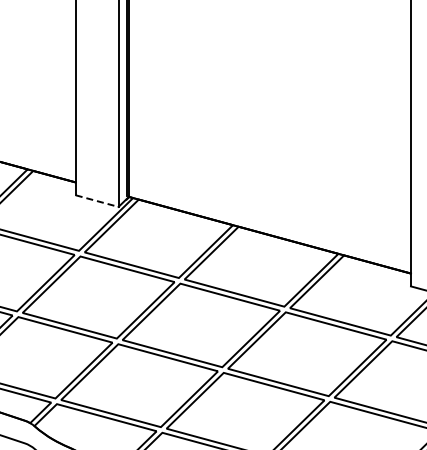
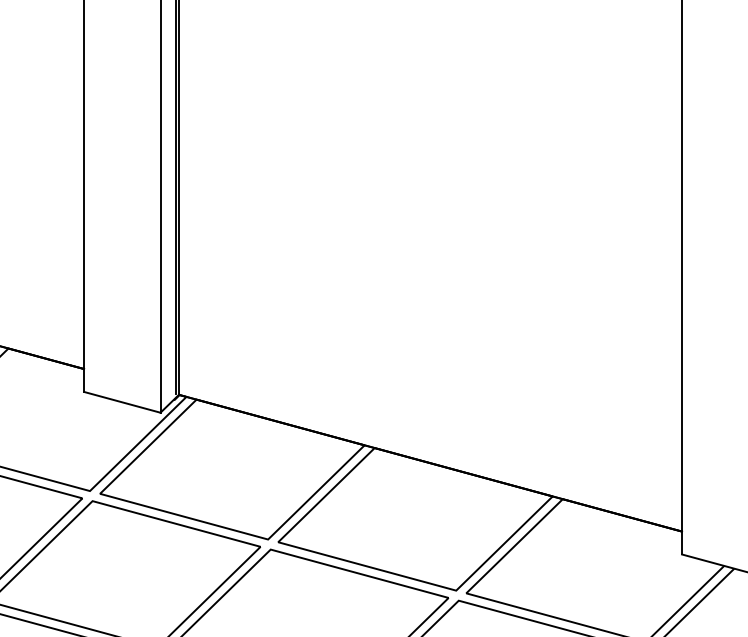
line: (97, 201) -> (122, 403), dashed -> solid

